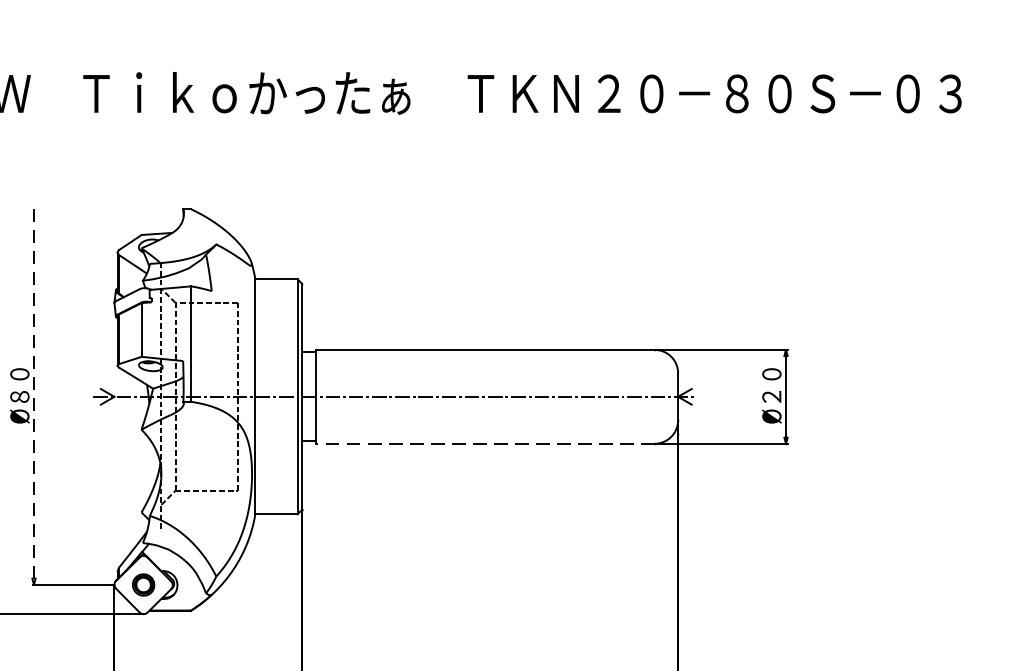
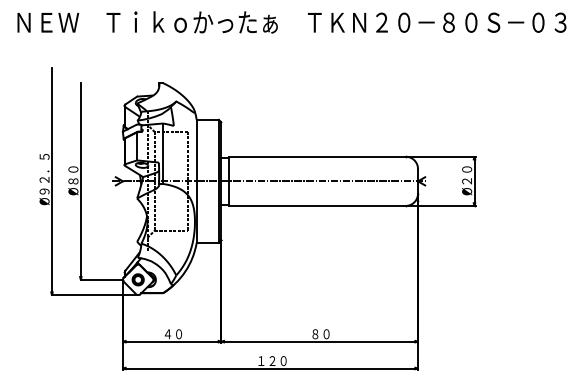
line: (33, 397) -> (80, 181), dashed -> solid
line: (486, 442) -> (317, 205), dashed -> solid

